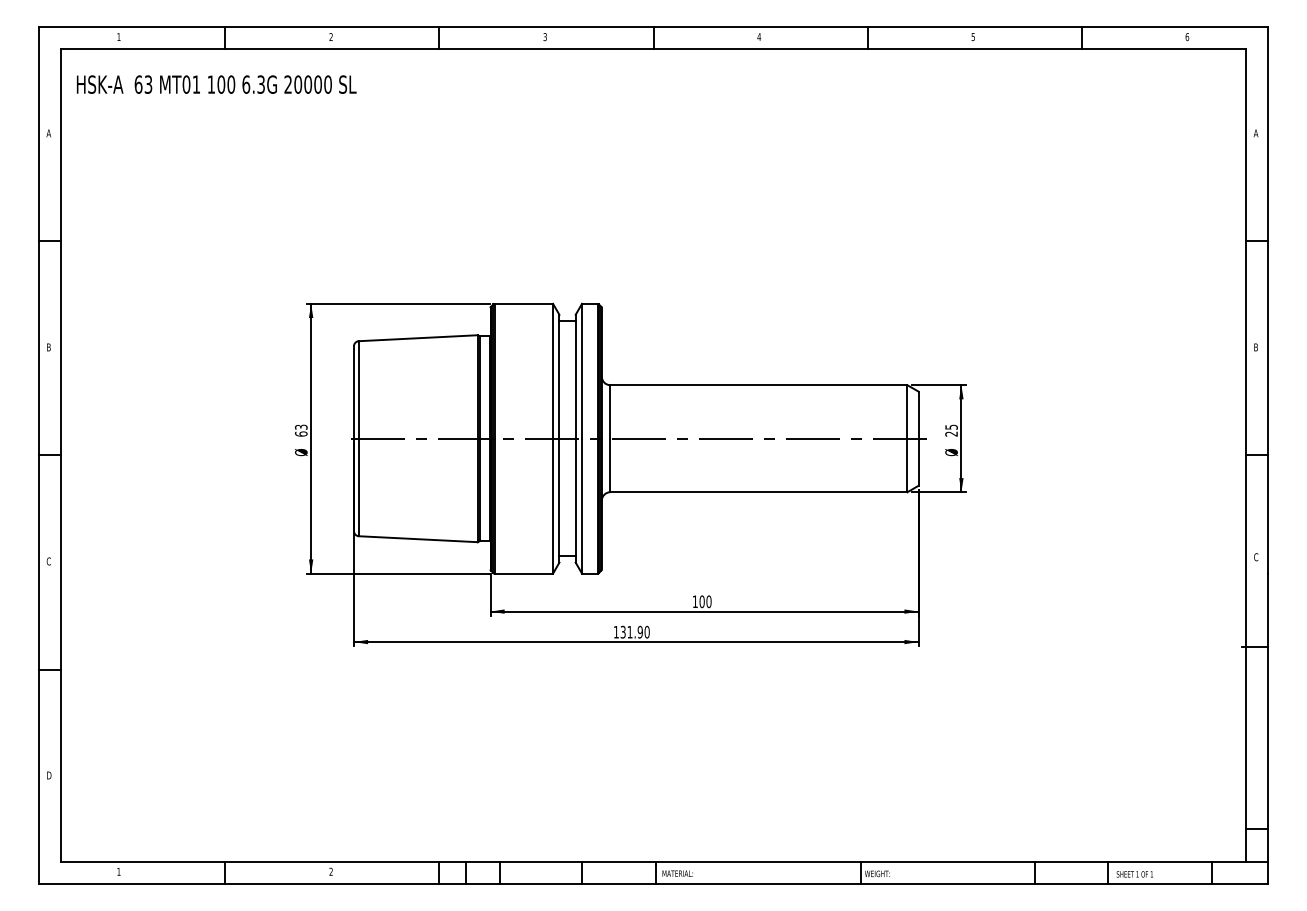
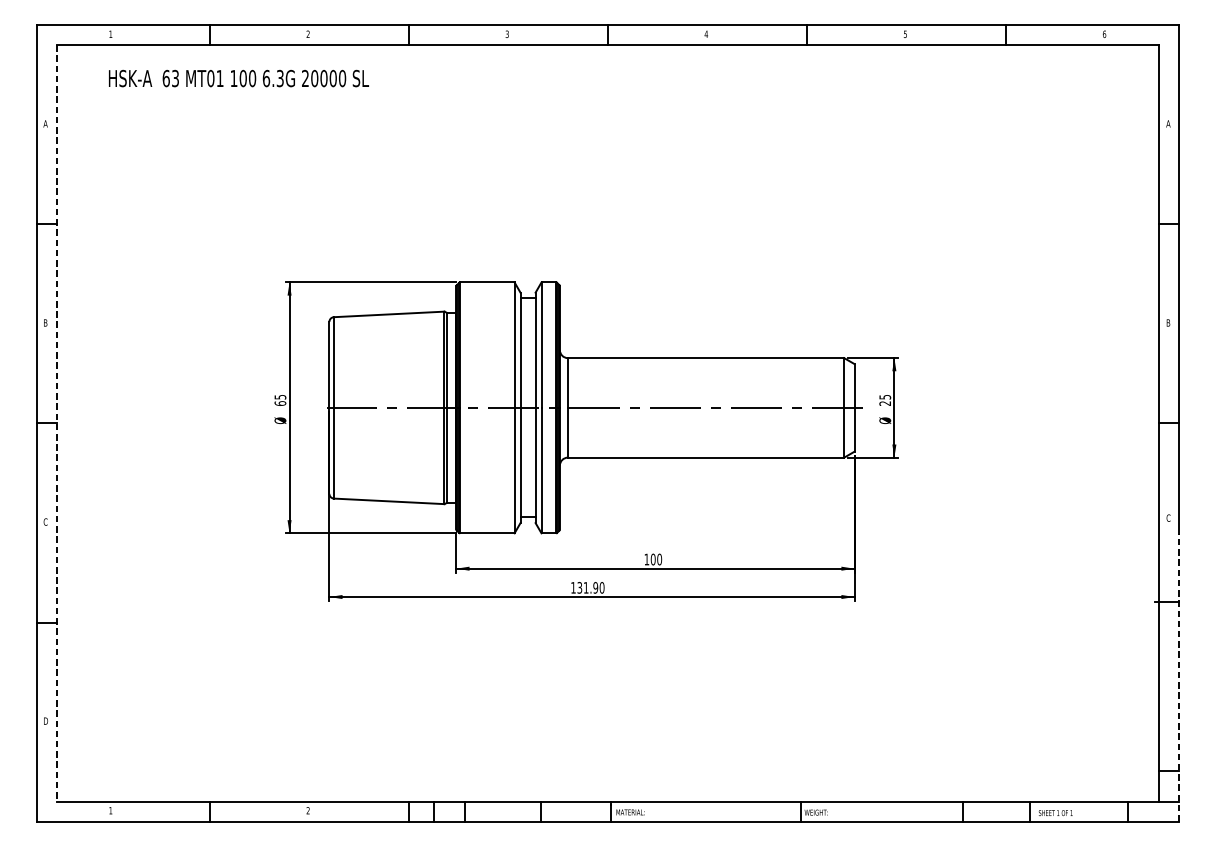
text: (216, 84) -> (238, 78), moved
text: (300, 426) -> (279, 396), 63 -> 65
line: (60, 455) -> (56, 423), solid -> dashed
line: (1267, 728) -> (1179, 677), solid -> dashed

